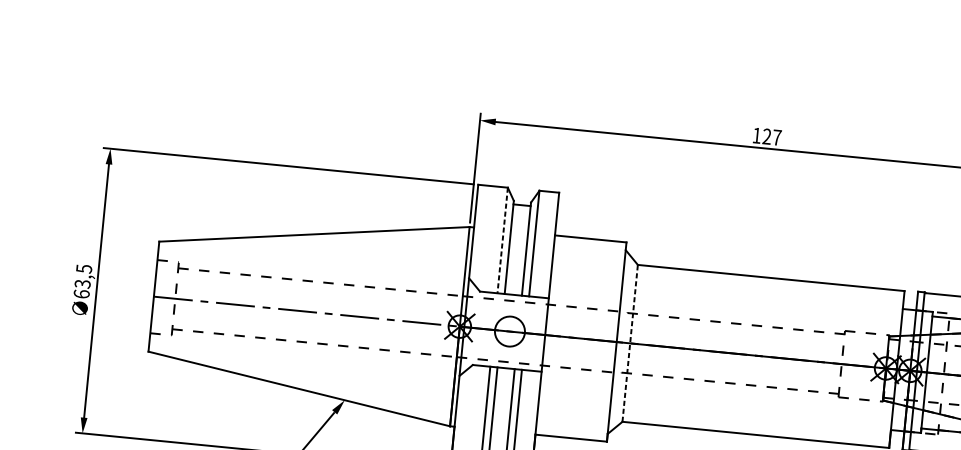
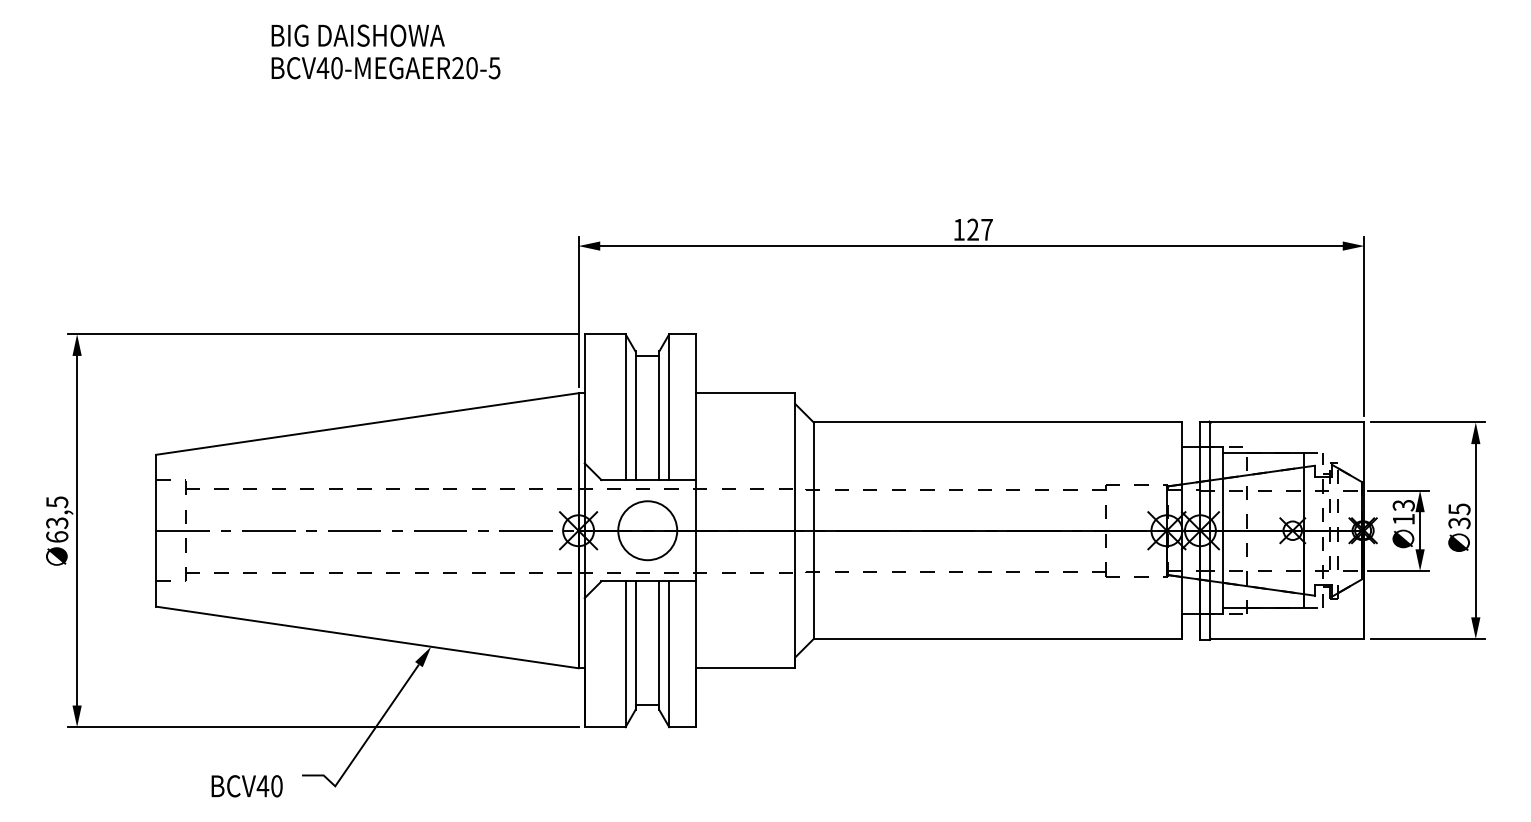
line: (502, 240) -> (625, 407), dashed -> solid
circle: (509, 331) -> (647, 530), size x1.43
line: (630, 343) -> (813, 530), dashed -> solid

